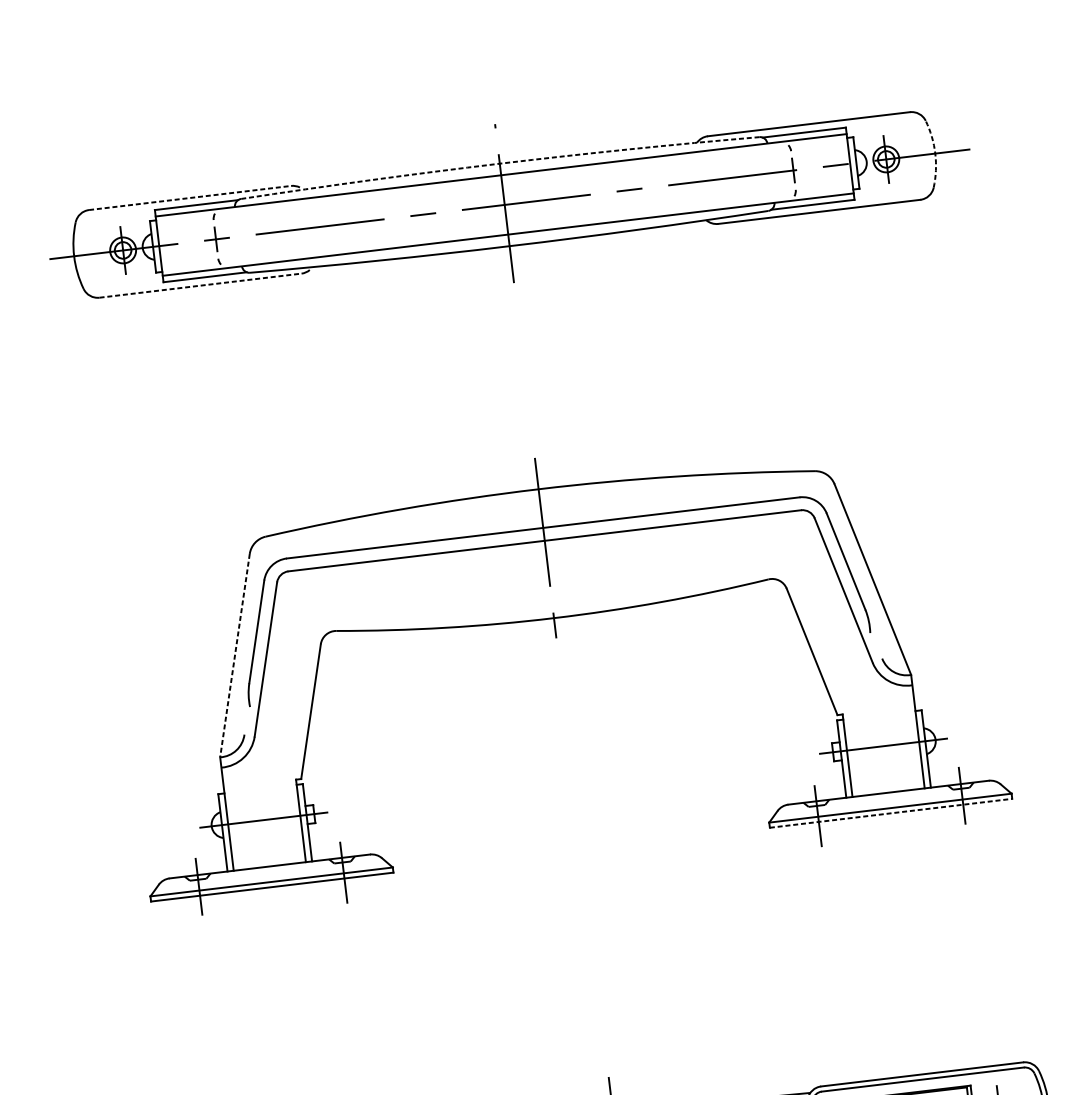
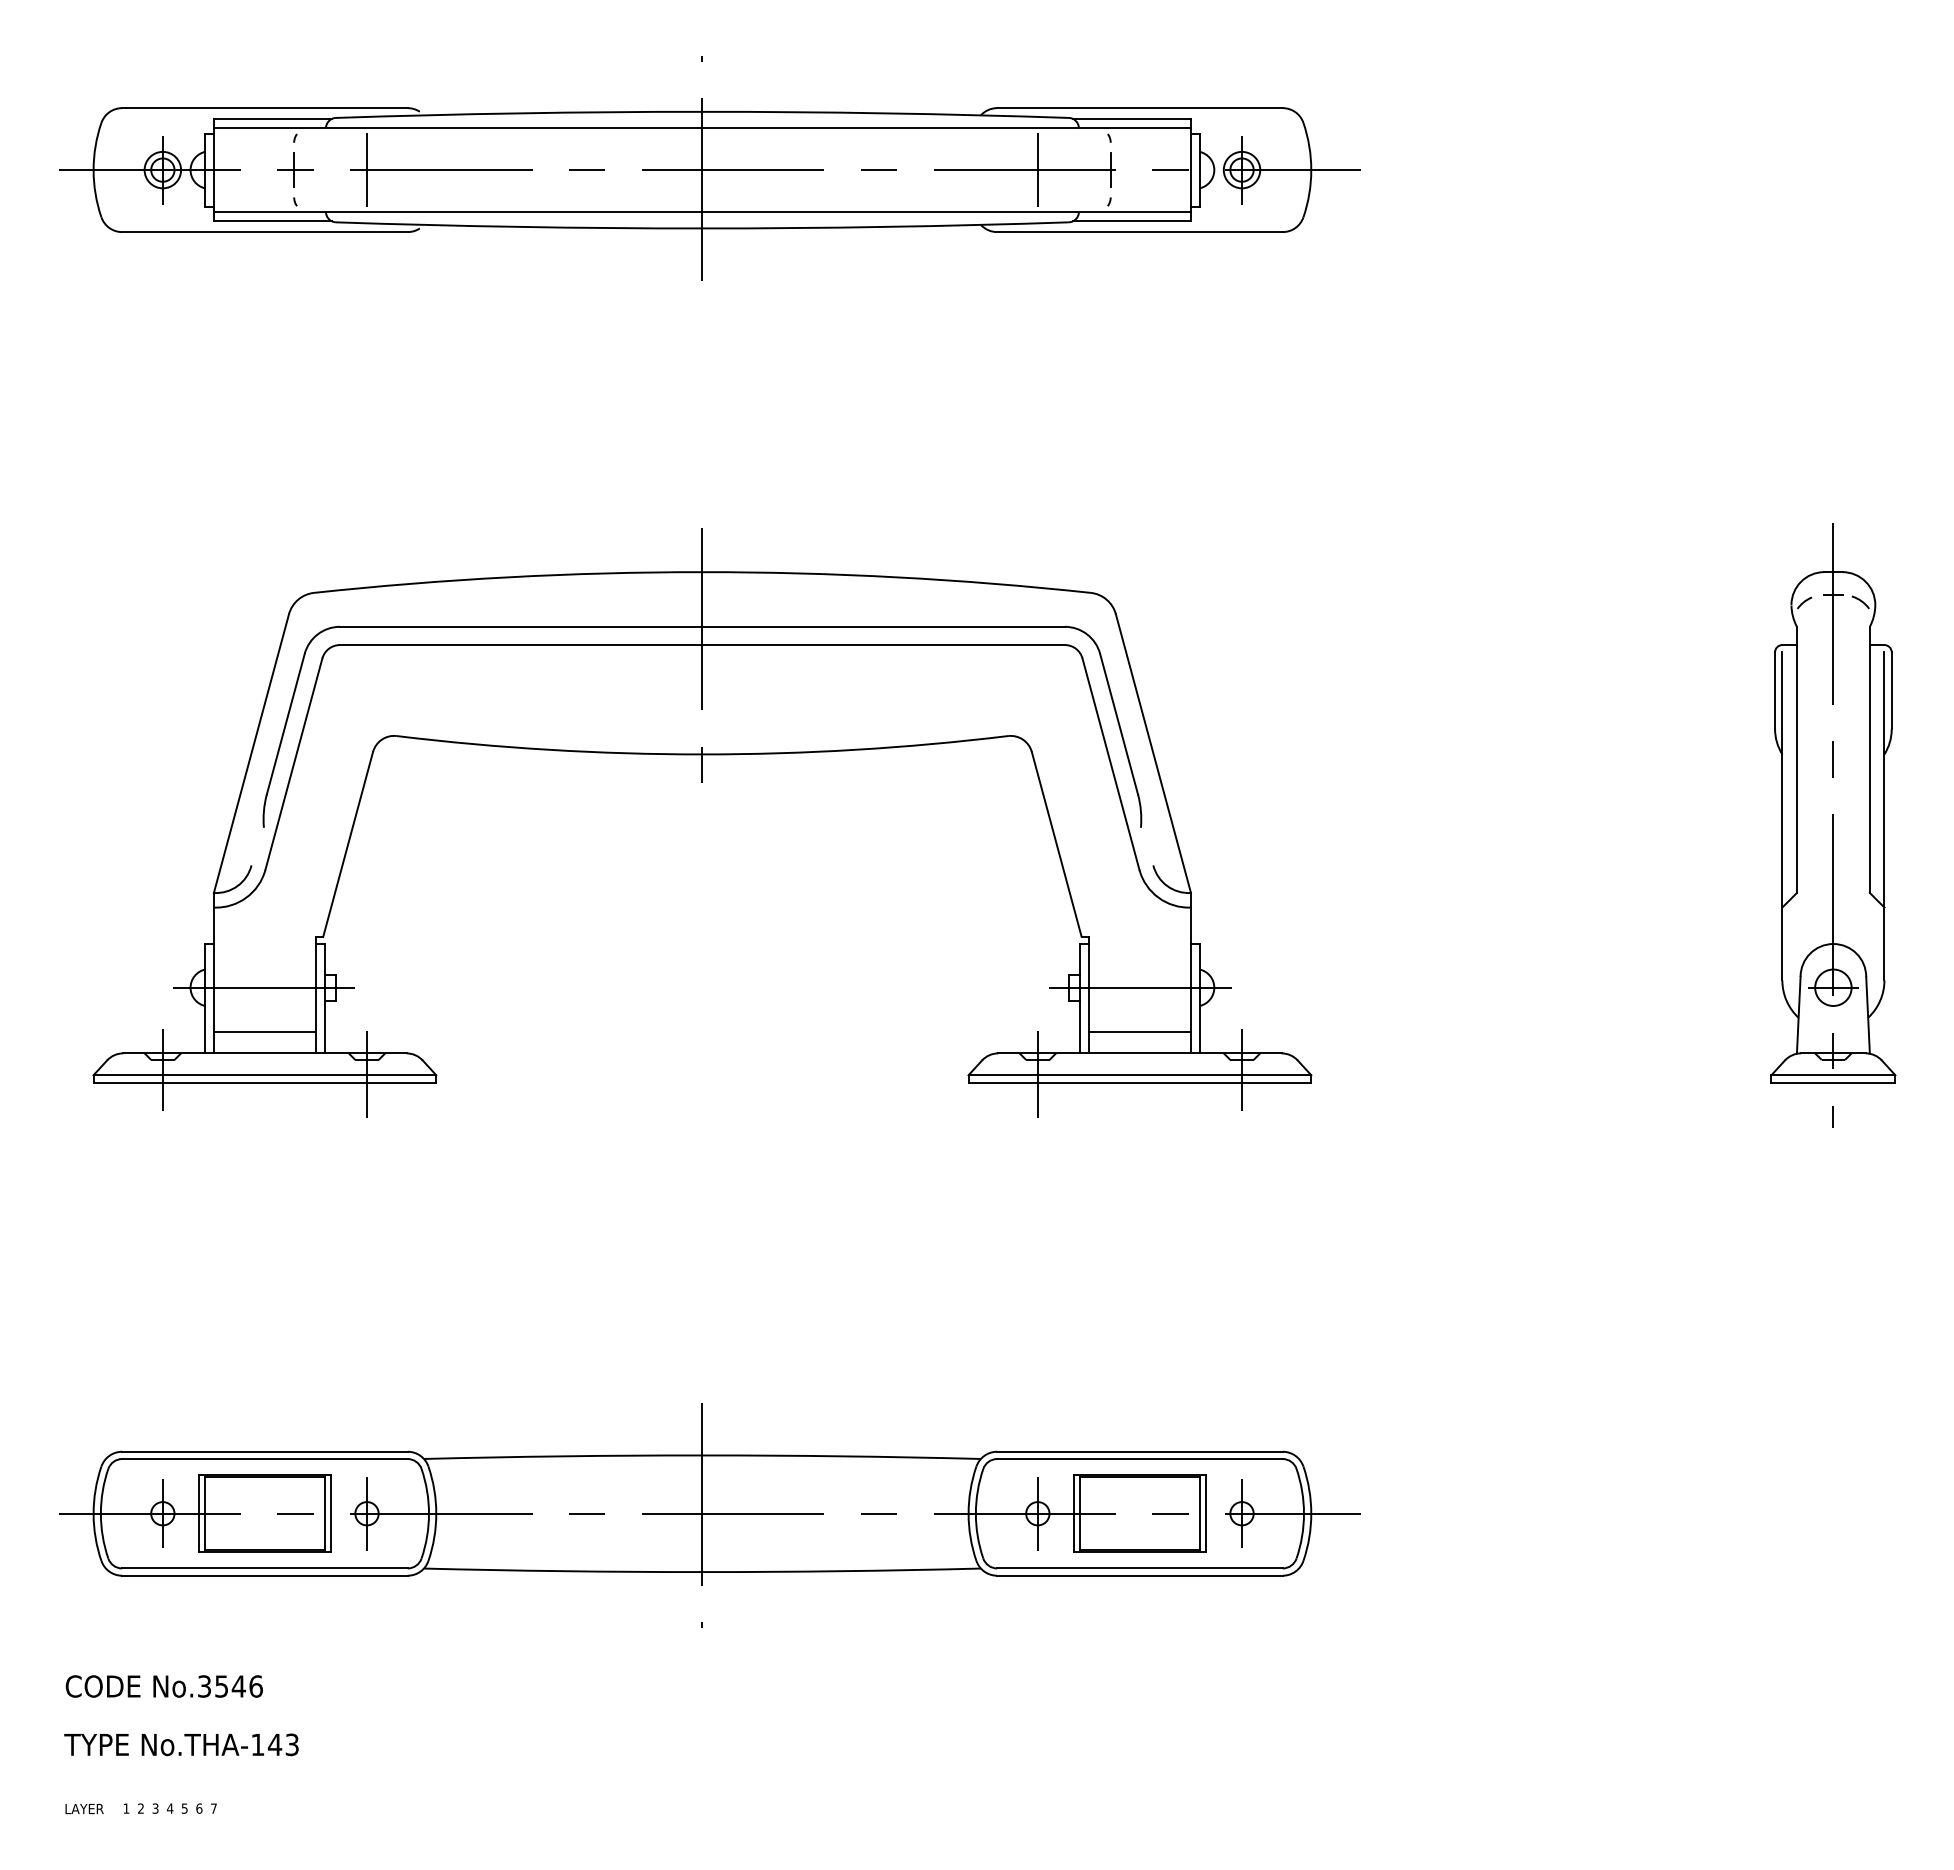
arc: (935, 153) -> (1311, 170), dashed -> solid
arc: (499, 163) -> (702, 111), dashed -> solid
line: (741, 176) -> (1037, 170), added
line: (189, 198) -> (264, 108), dashed -> solid
line: (267, 233) -> (367, 170), added
line: (200, 285) -> (264, 232), dashed -> solid
line: (235, 656) -> (251, 754), dashed -> solid
line: (886, 777) -> (1139, 1031), added
line: (891, 813) -> (1140, 1082), dashed -> solid
line: (267, 851) -> (264, 1031), added

